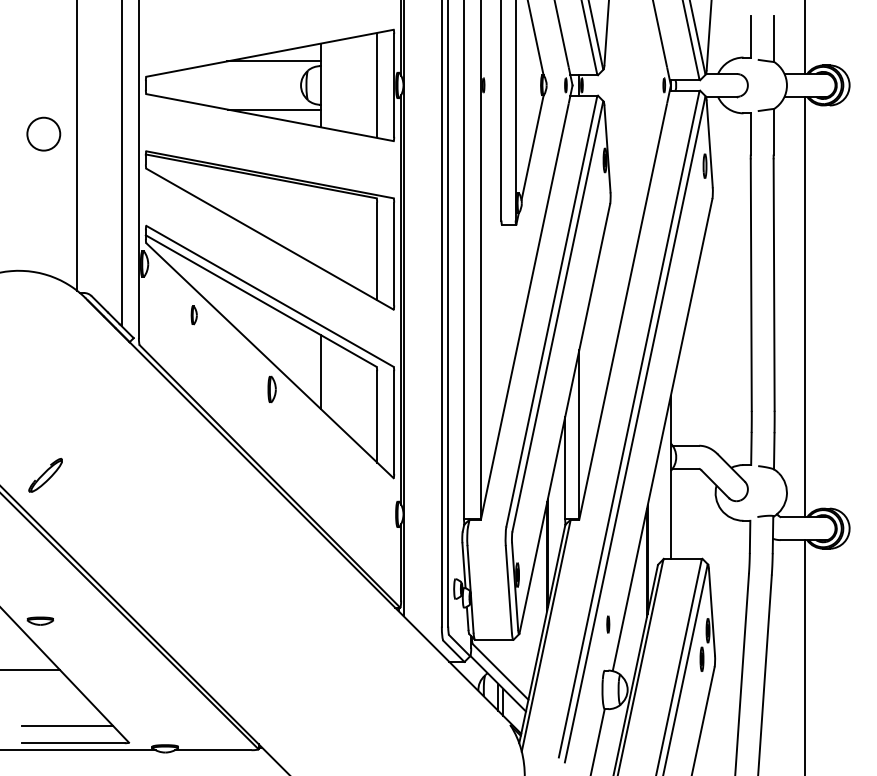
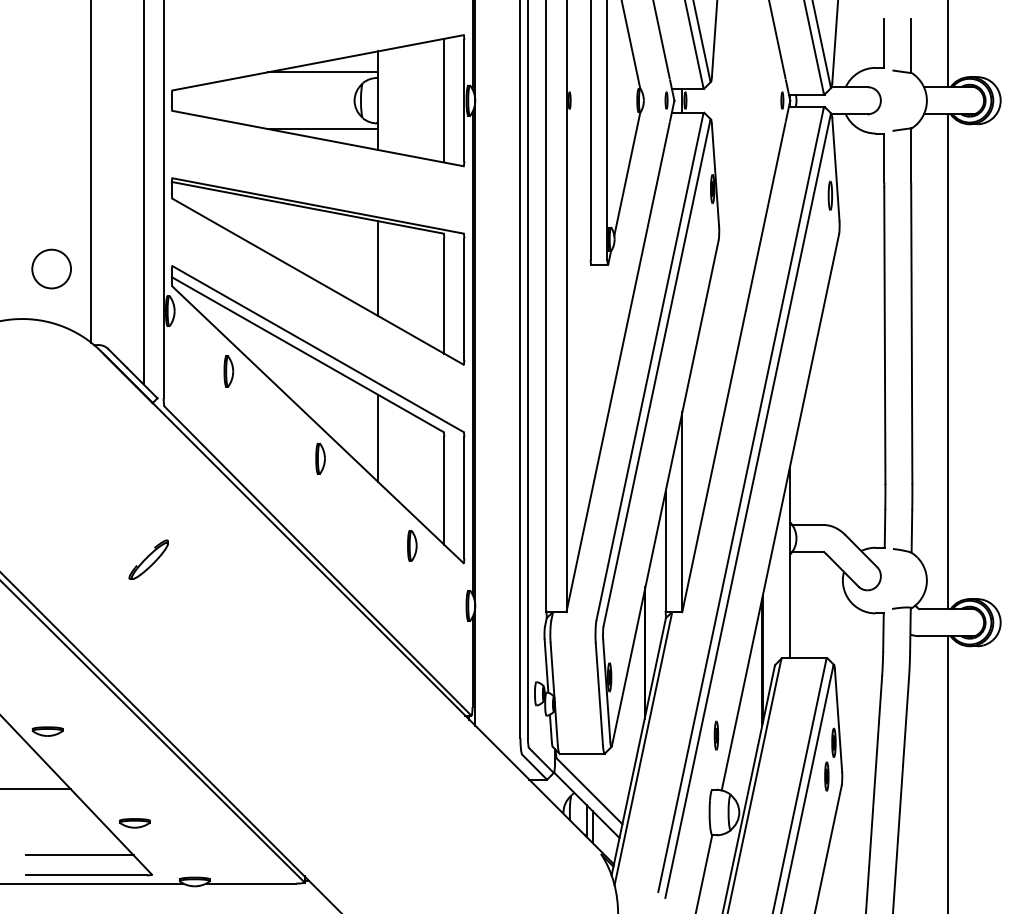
circle: (43, 133) -> (51, 268), moved
line: (321, 227) -> (378, 268), added
part: (193, 315) -> (228, 371), size x1.43
part: (350, 463) -> (412, 545), added
part: (45, 475) -> (148, 559), moved
part: (608, 624) -> (716, 735), size x1.43
part: (114, 699) -> (134, 823), added

